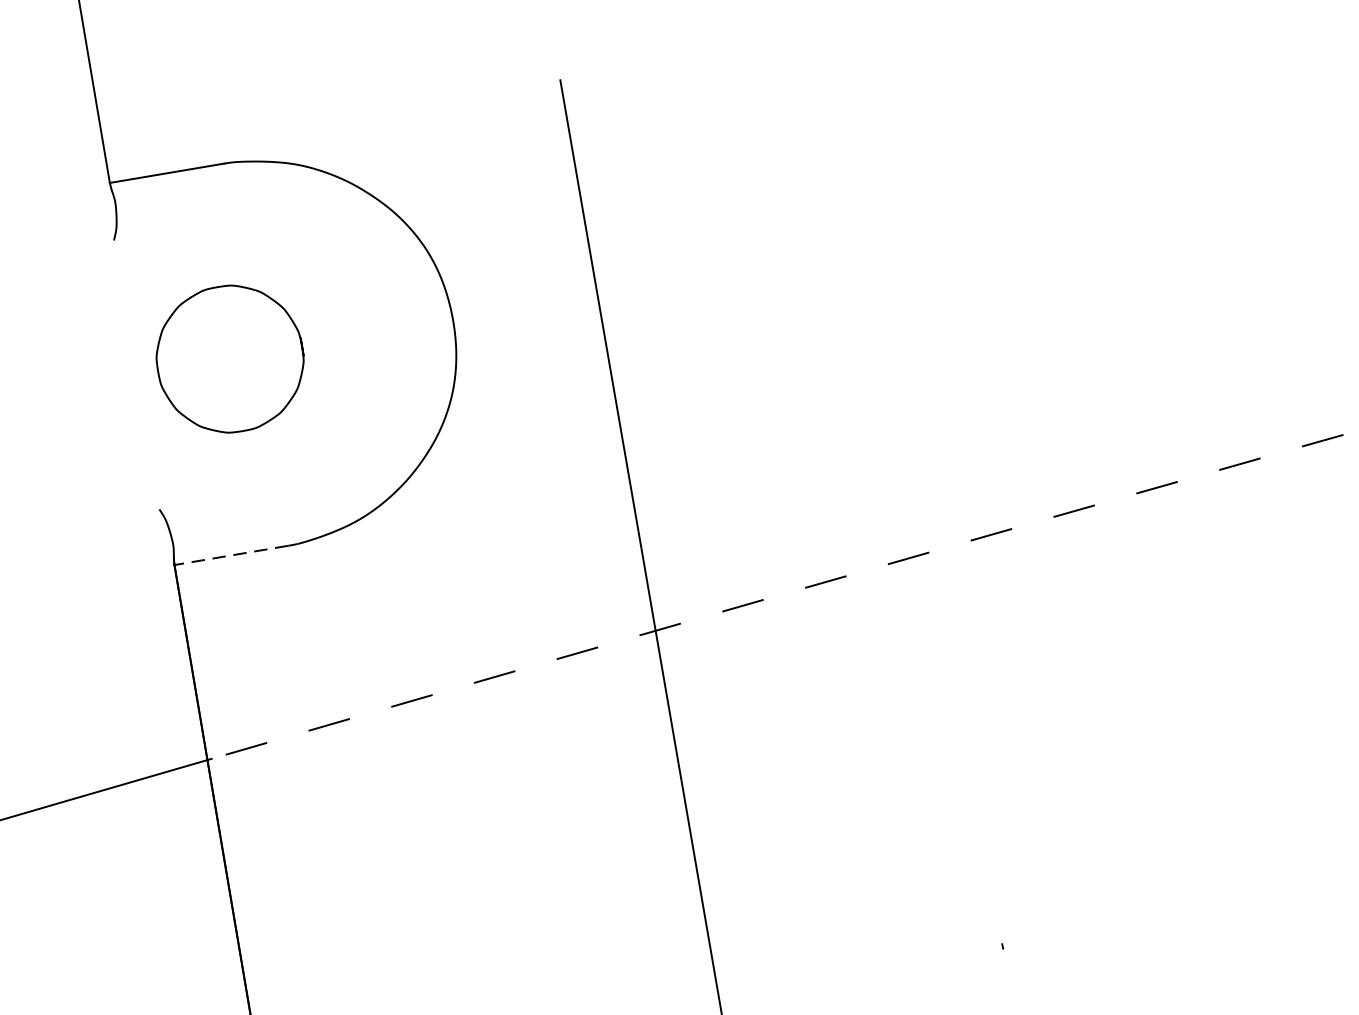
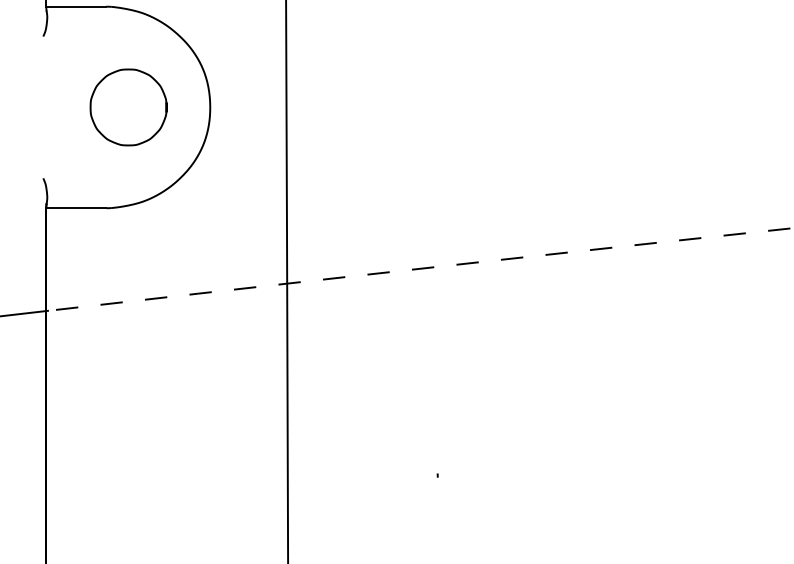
curve: (162, 339) -> (95, 91), moved
line: (230, 556) -> (75, 208), dashed -> solid

